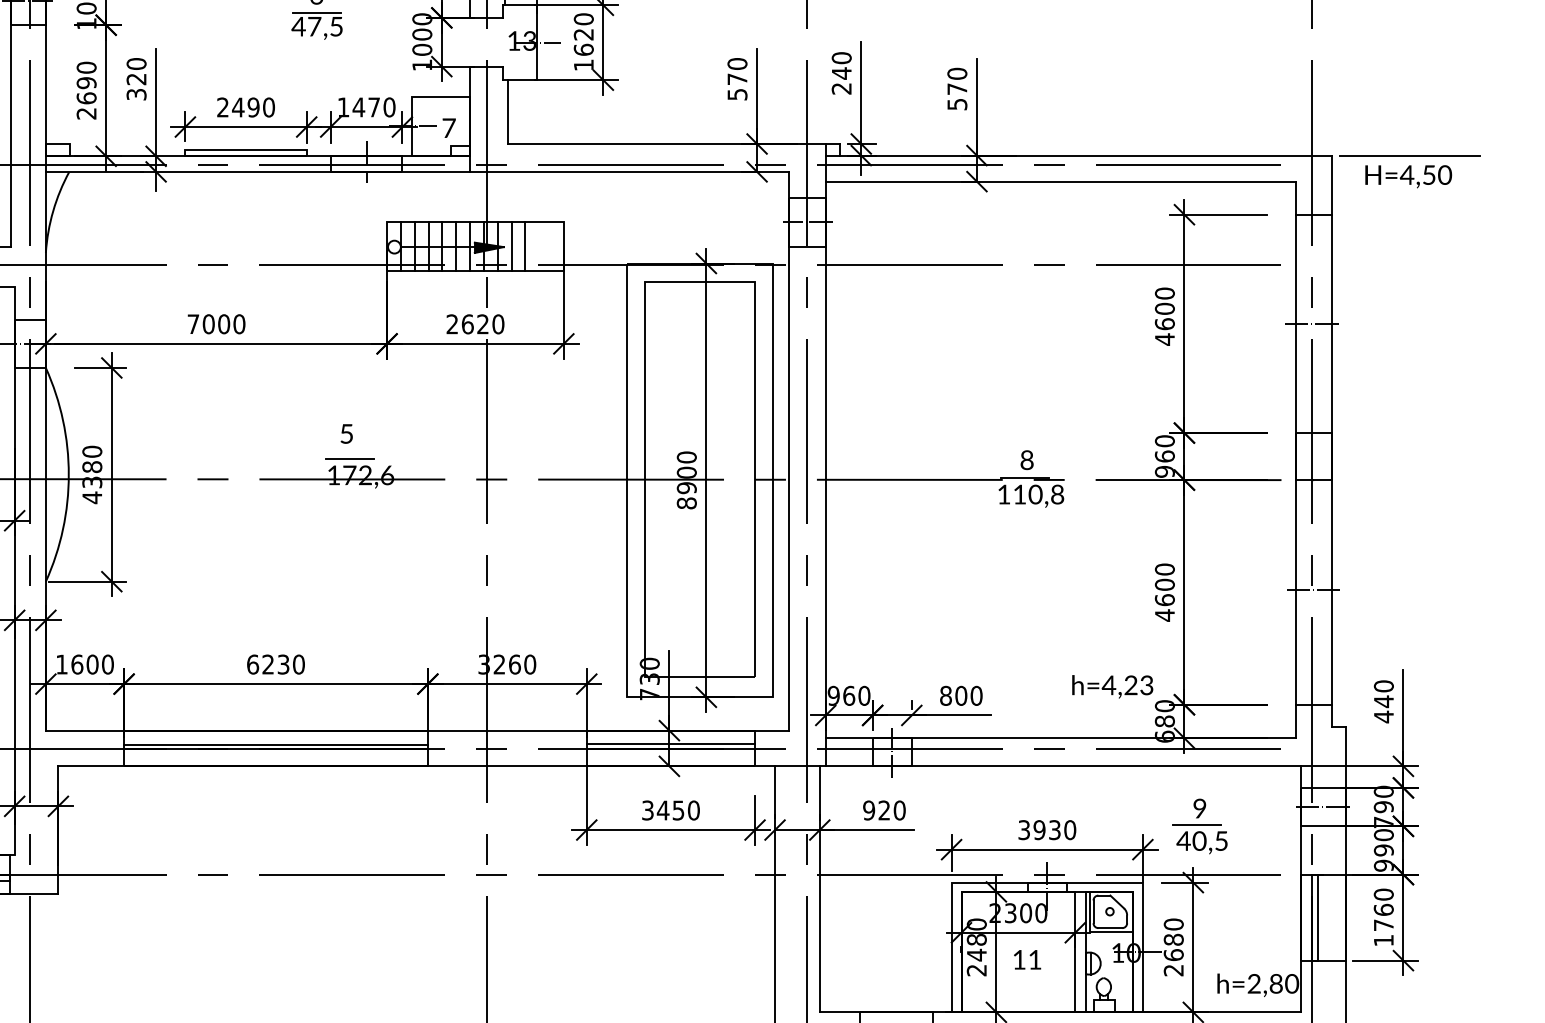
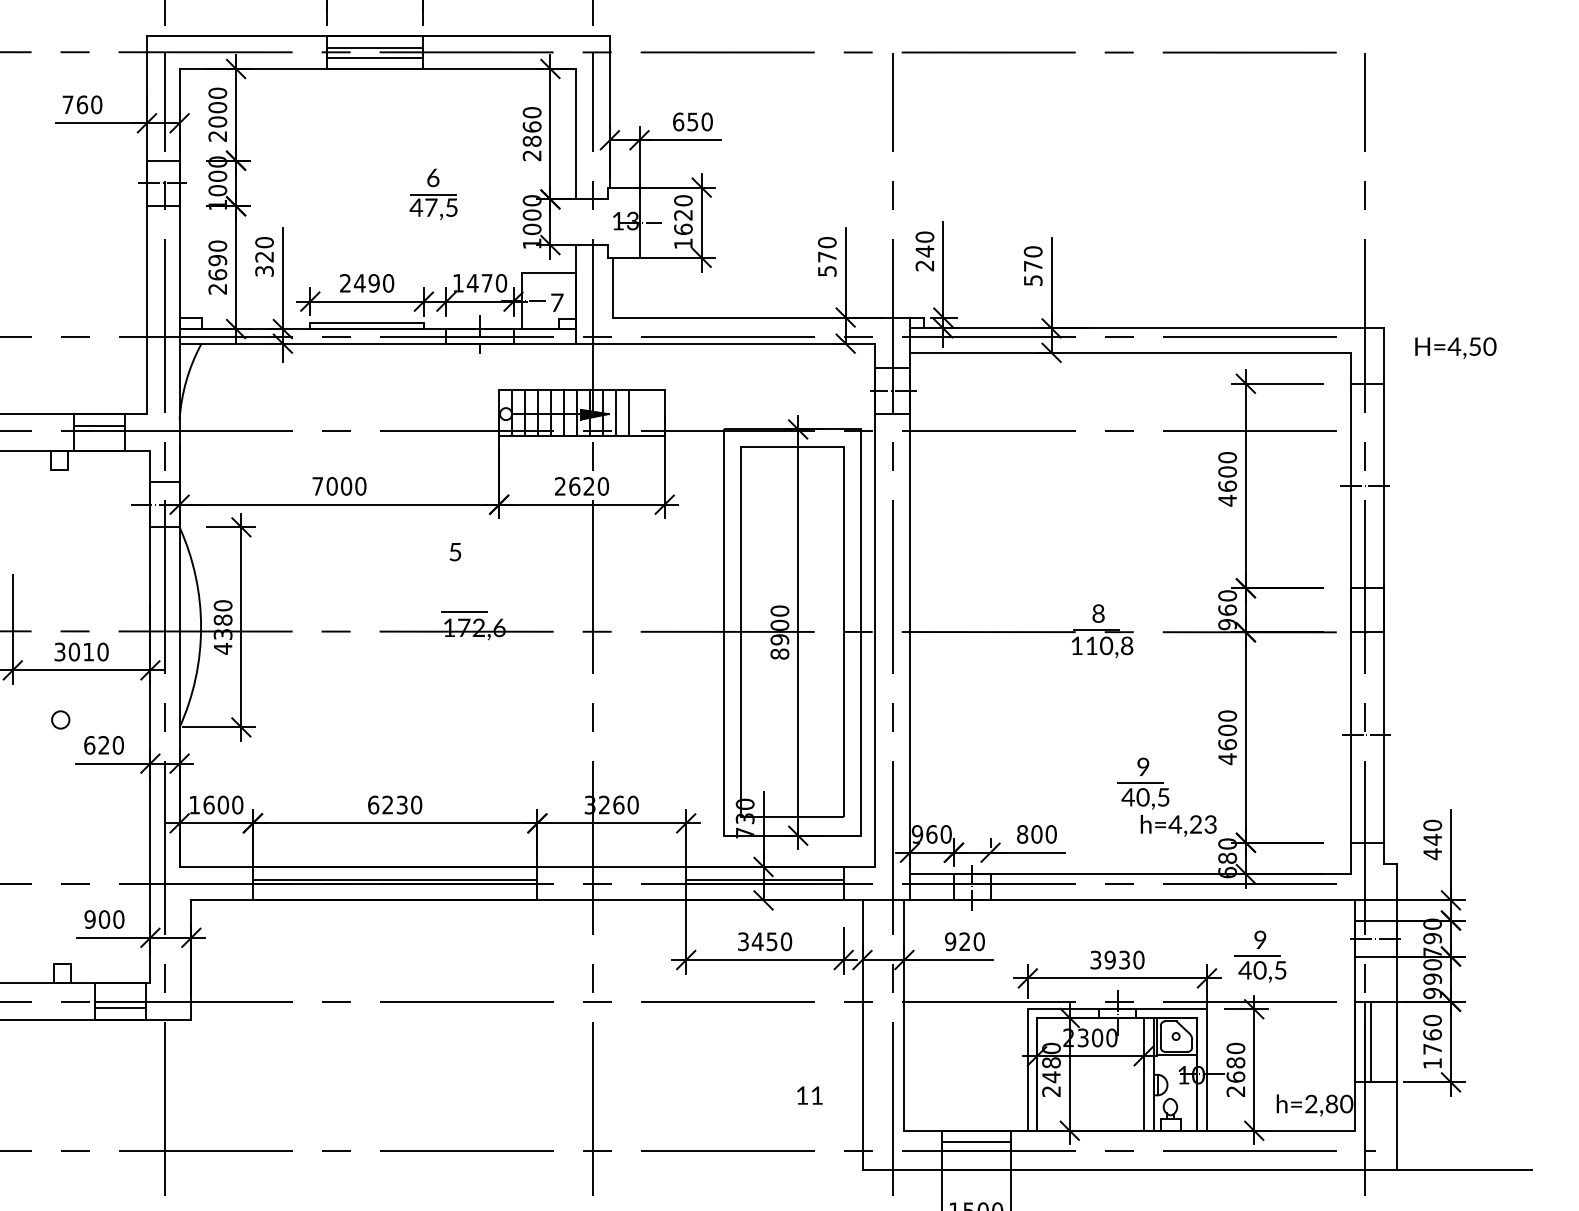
line: (1409, 155) -> (1456, 328), removed
text: (346, 434) -> (455, 552), moved
part: (1075, 641) -> (1143, 783), added
text: (1027, 959) -> (809, 1095), moved

